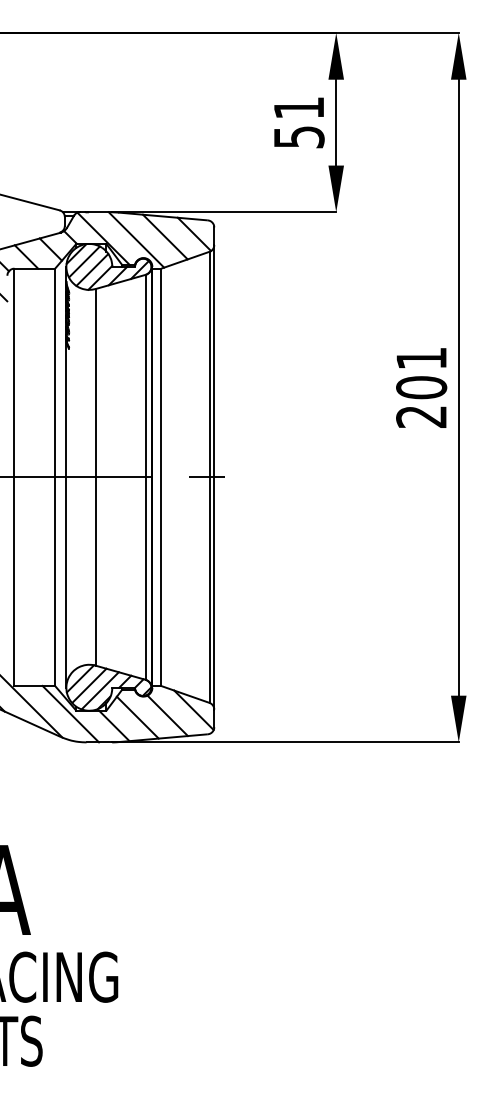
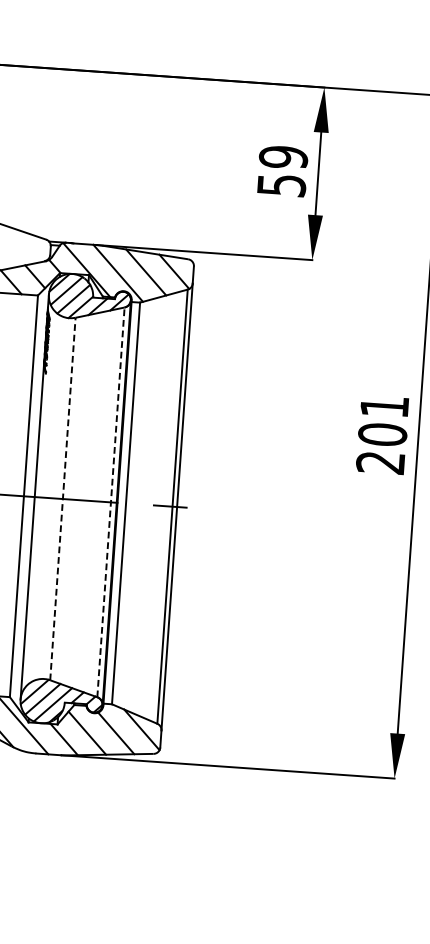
text: (298, 107) -> (283, 156), 51 -> 59
line: (95, 476) -> (62, 498), solid -> dashed
line: (145, 476) -> (110, 501), solid -> dashed

